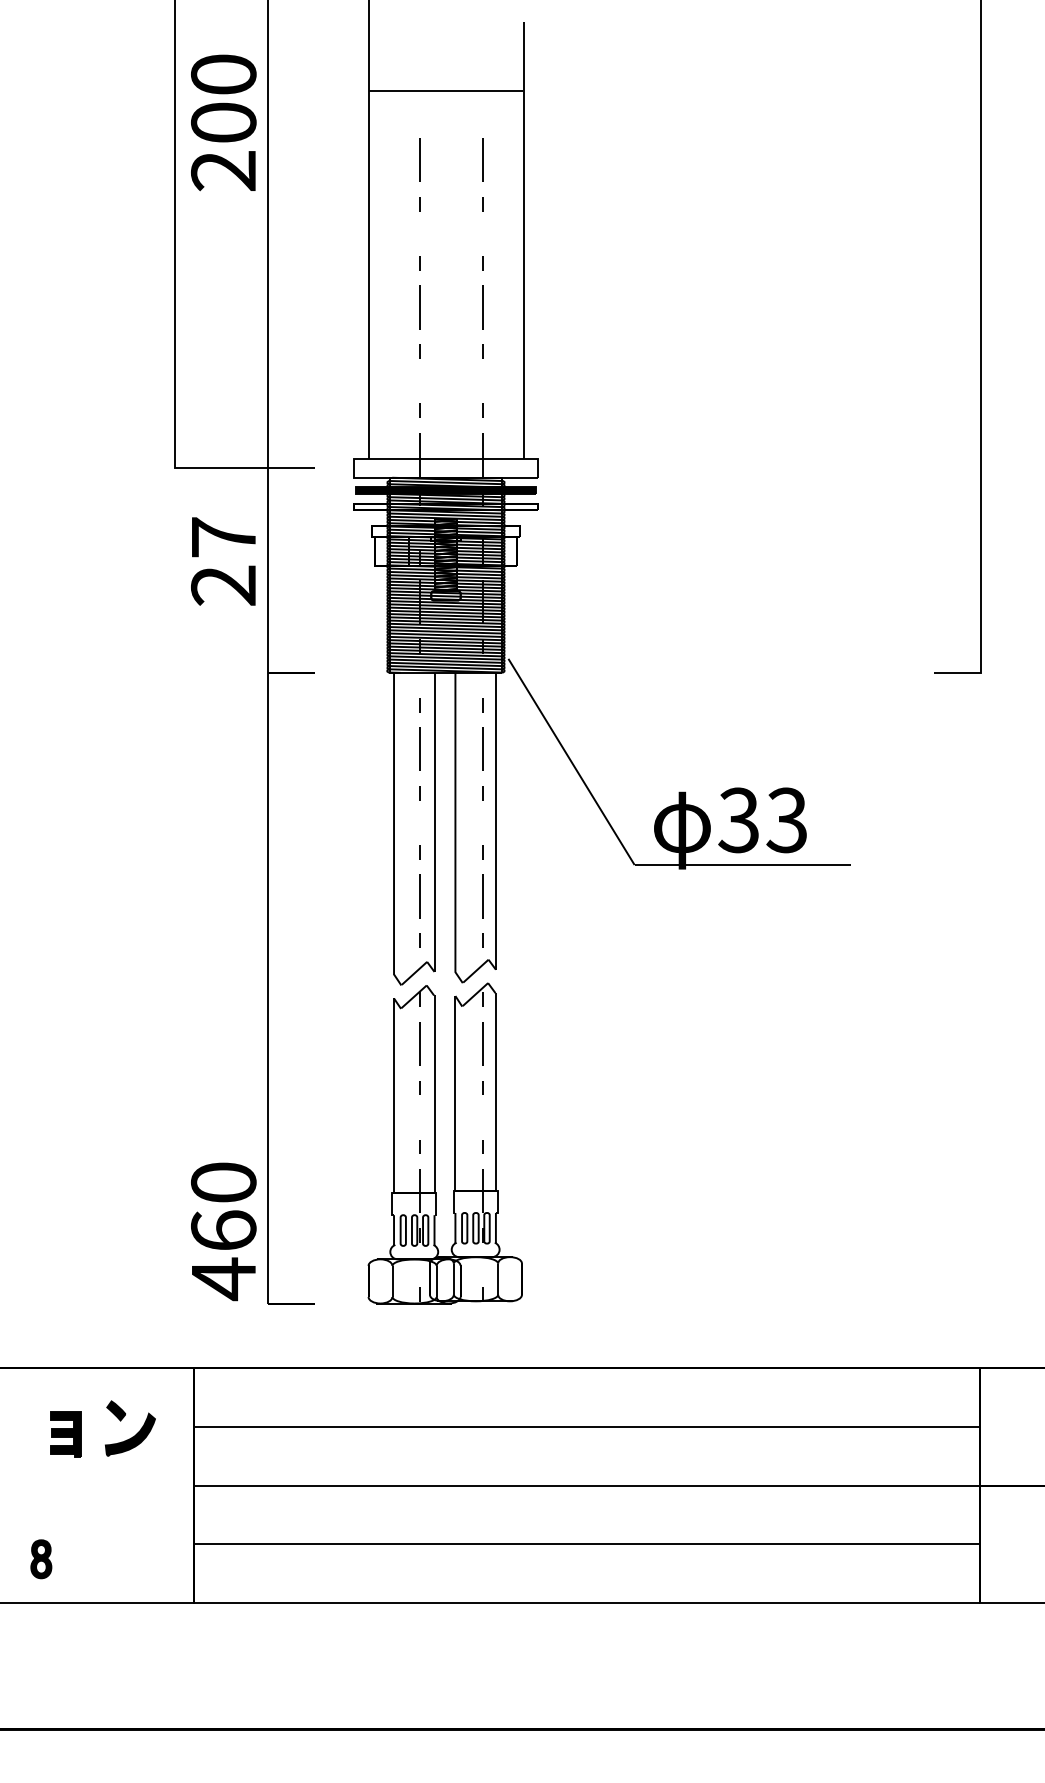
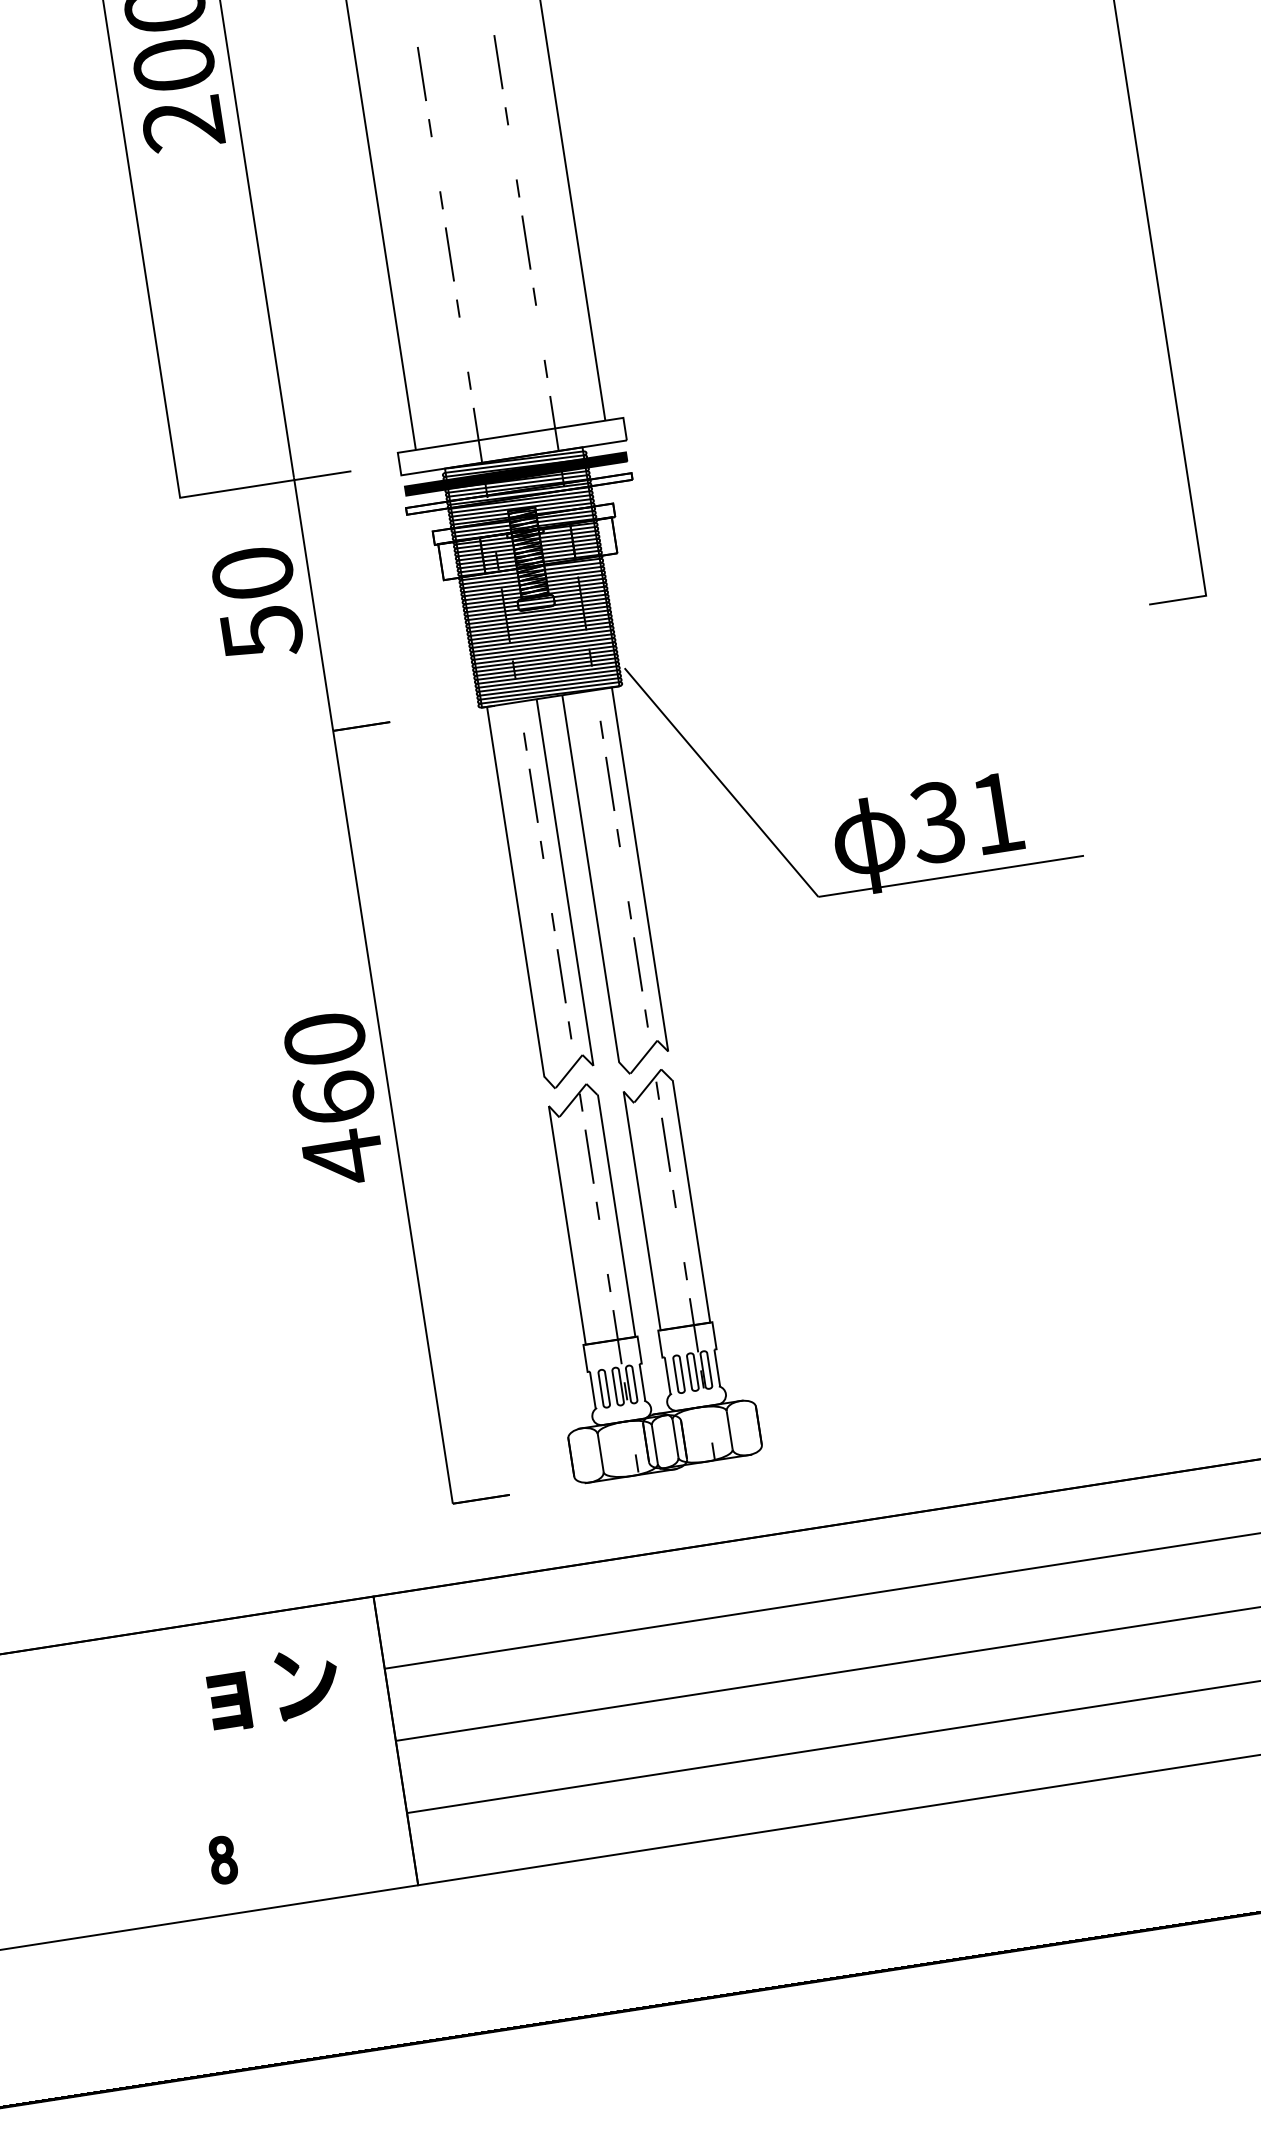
text: (223, 561) -> (257, 602), 27 -> 50
text: (786, 820) -> (996, 813), 33 -> 31
text: (223, 1231) -> (333, 1099), moved

